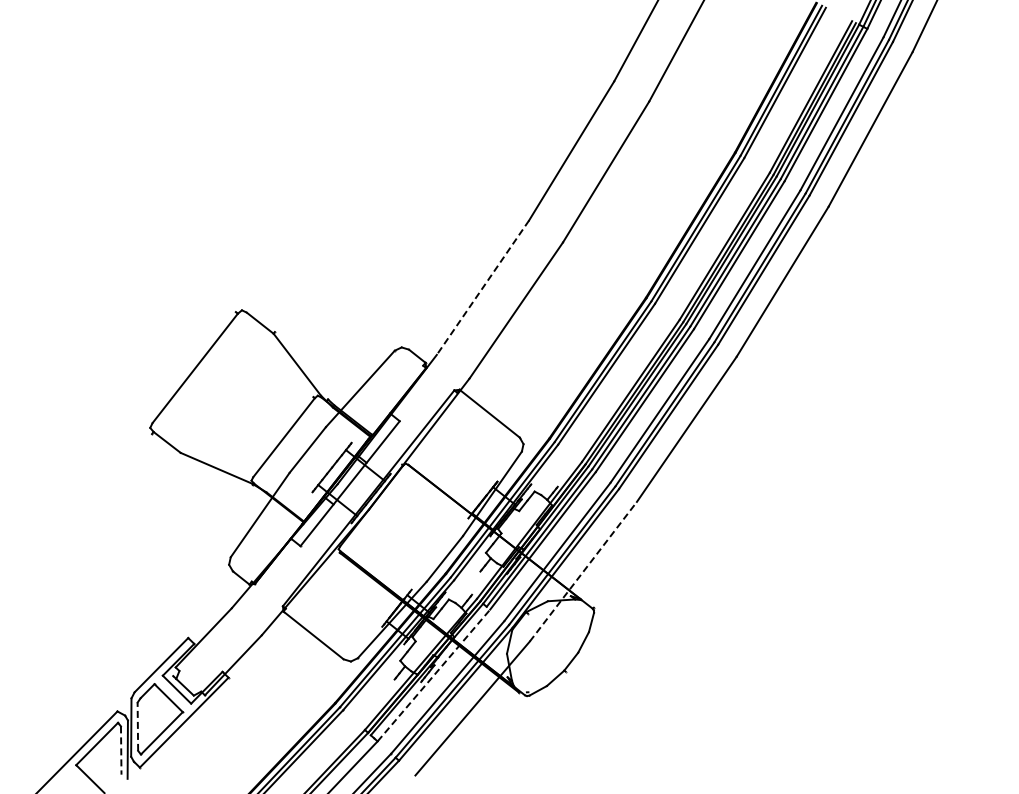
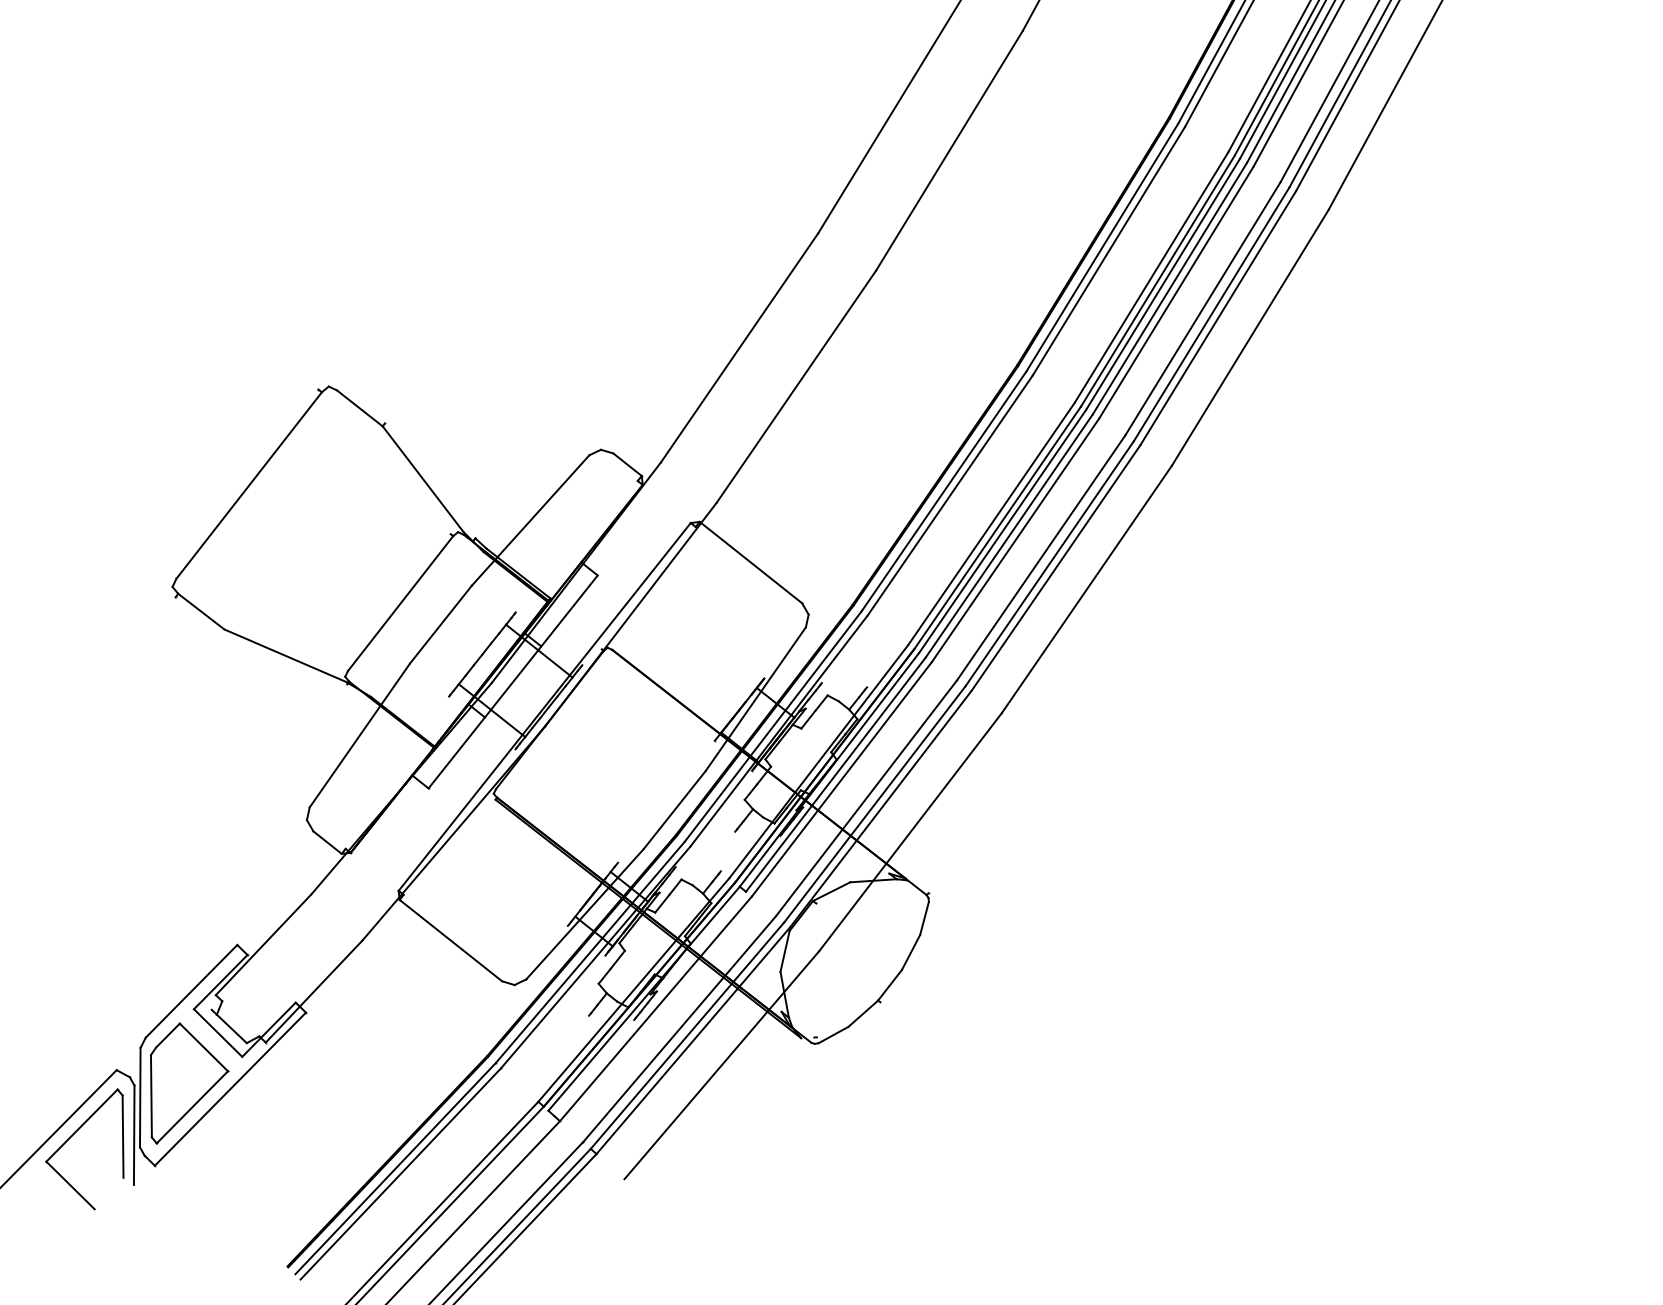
line: (483, 287) -> (740, 347), dashed -> solid
line: (583, 571) -> (910, 831), dashed -> solid
line: (433, 675) -> (655, 1008), dashed -> solid
line: (137, 726) -> (150, 1095), dashed -> solid
line: (121, 751) -> (123, 1138), dashed -> solid

